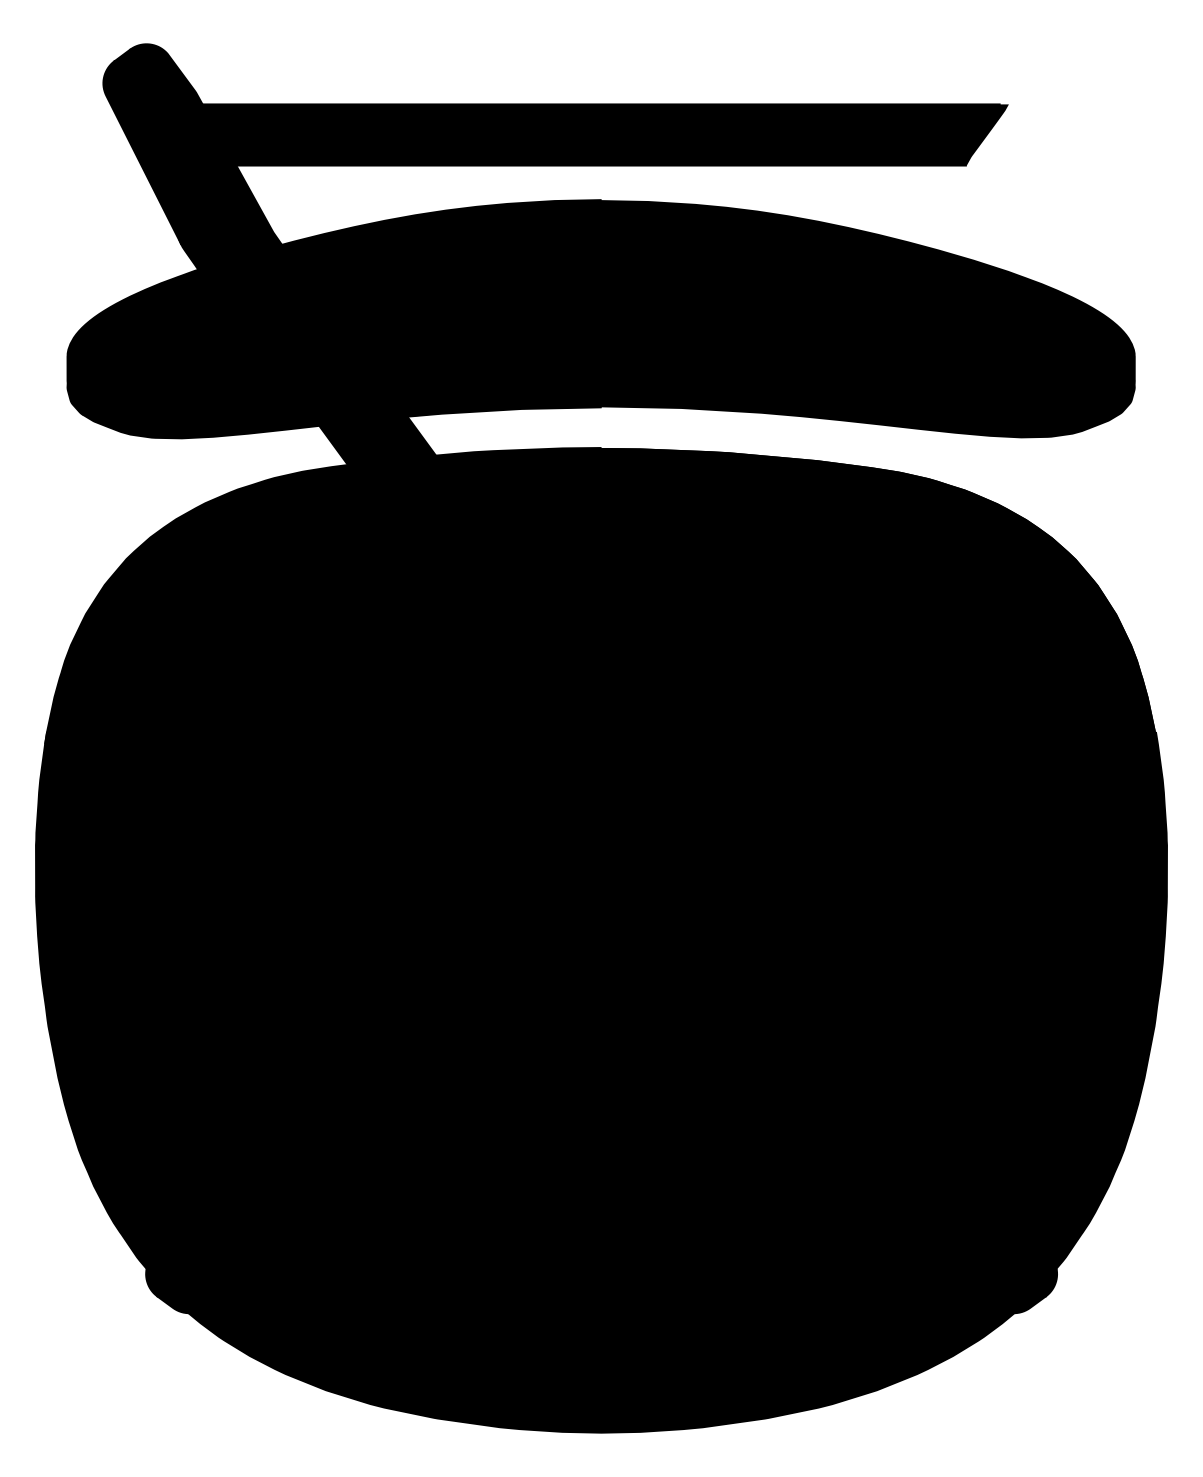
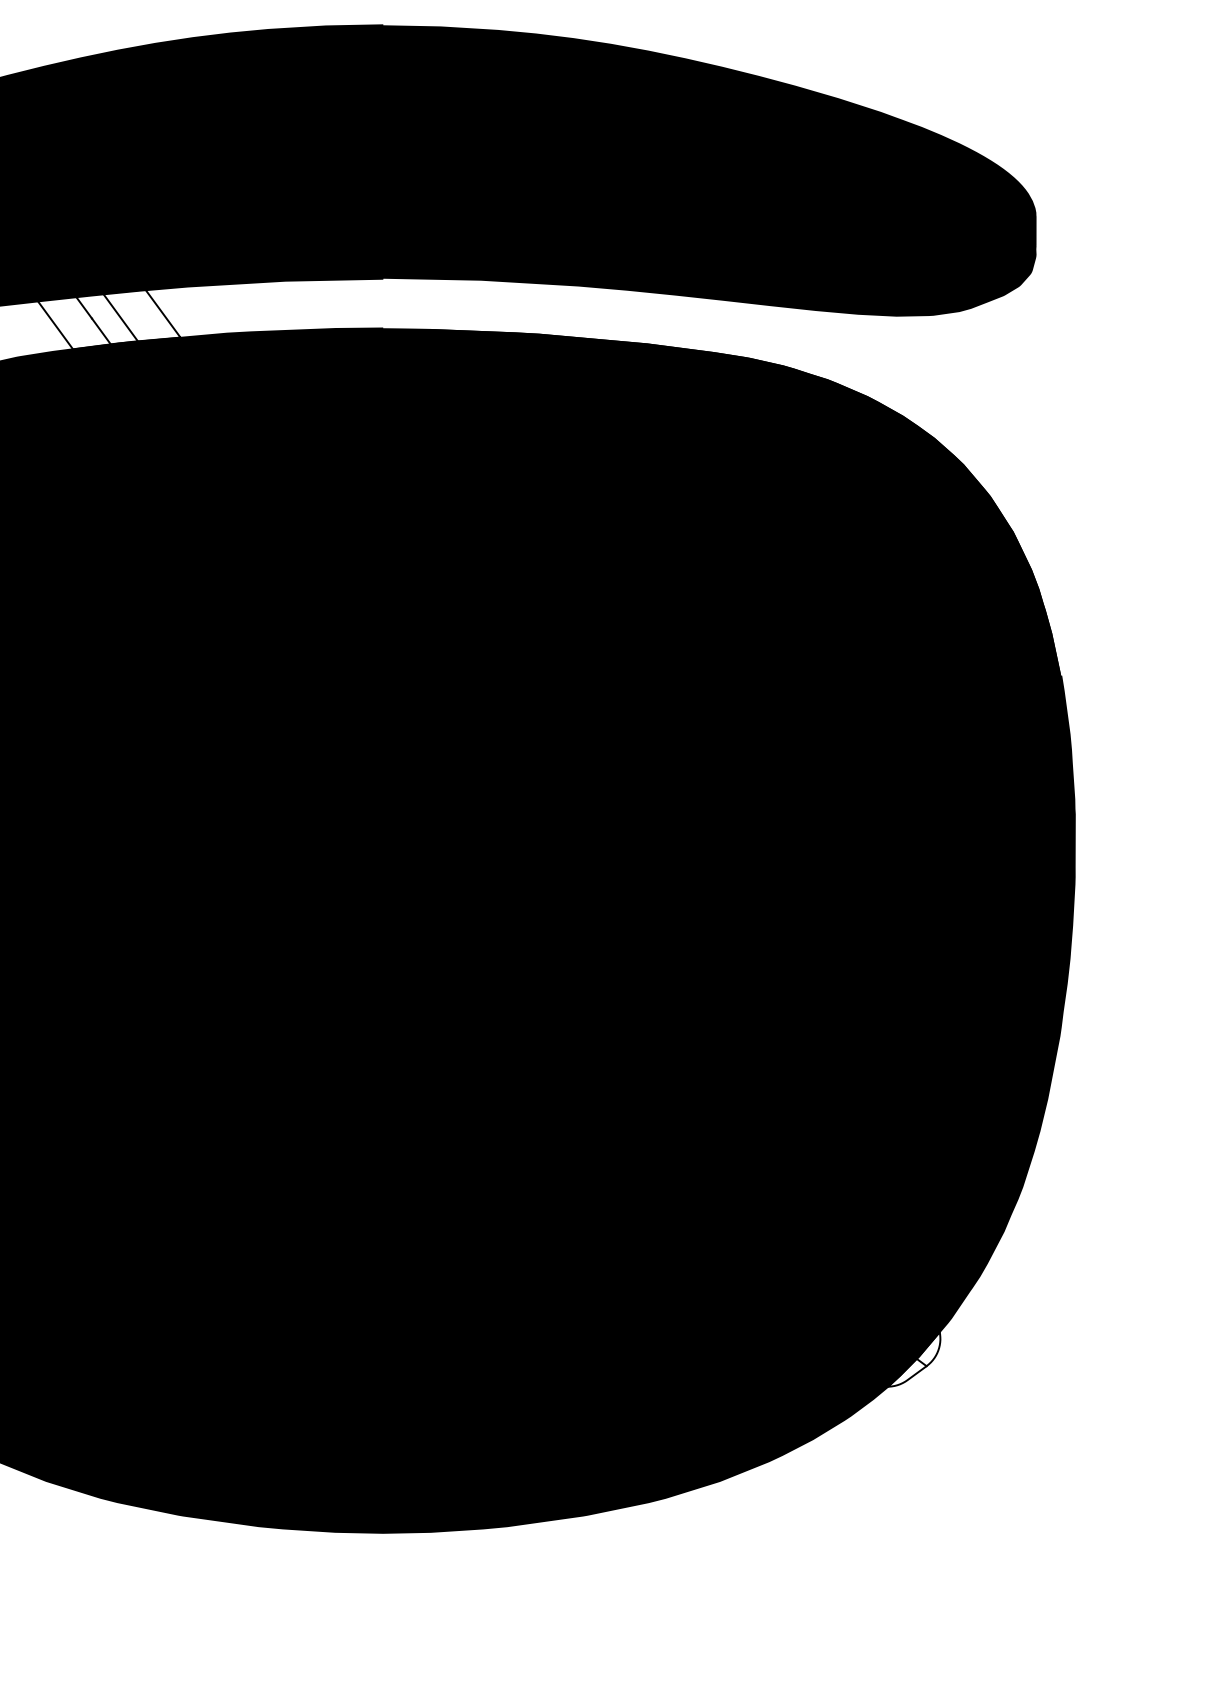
fill: (369, 430) -> (99, 307), removed
fill: (1035, 1290) -> (913, 1358), removed

